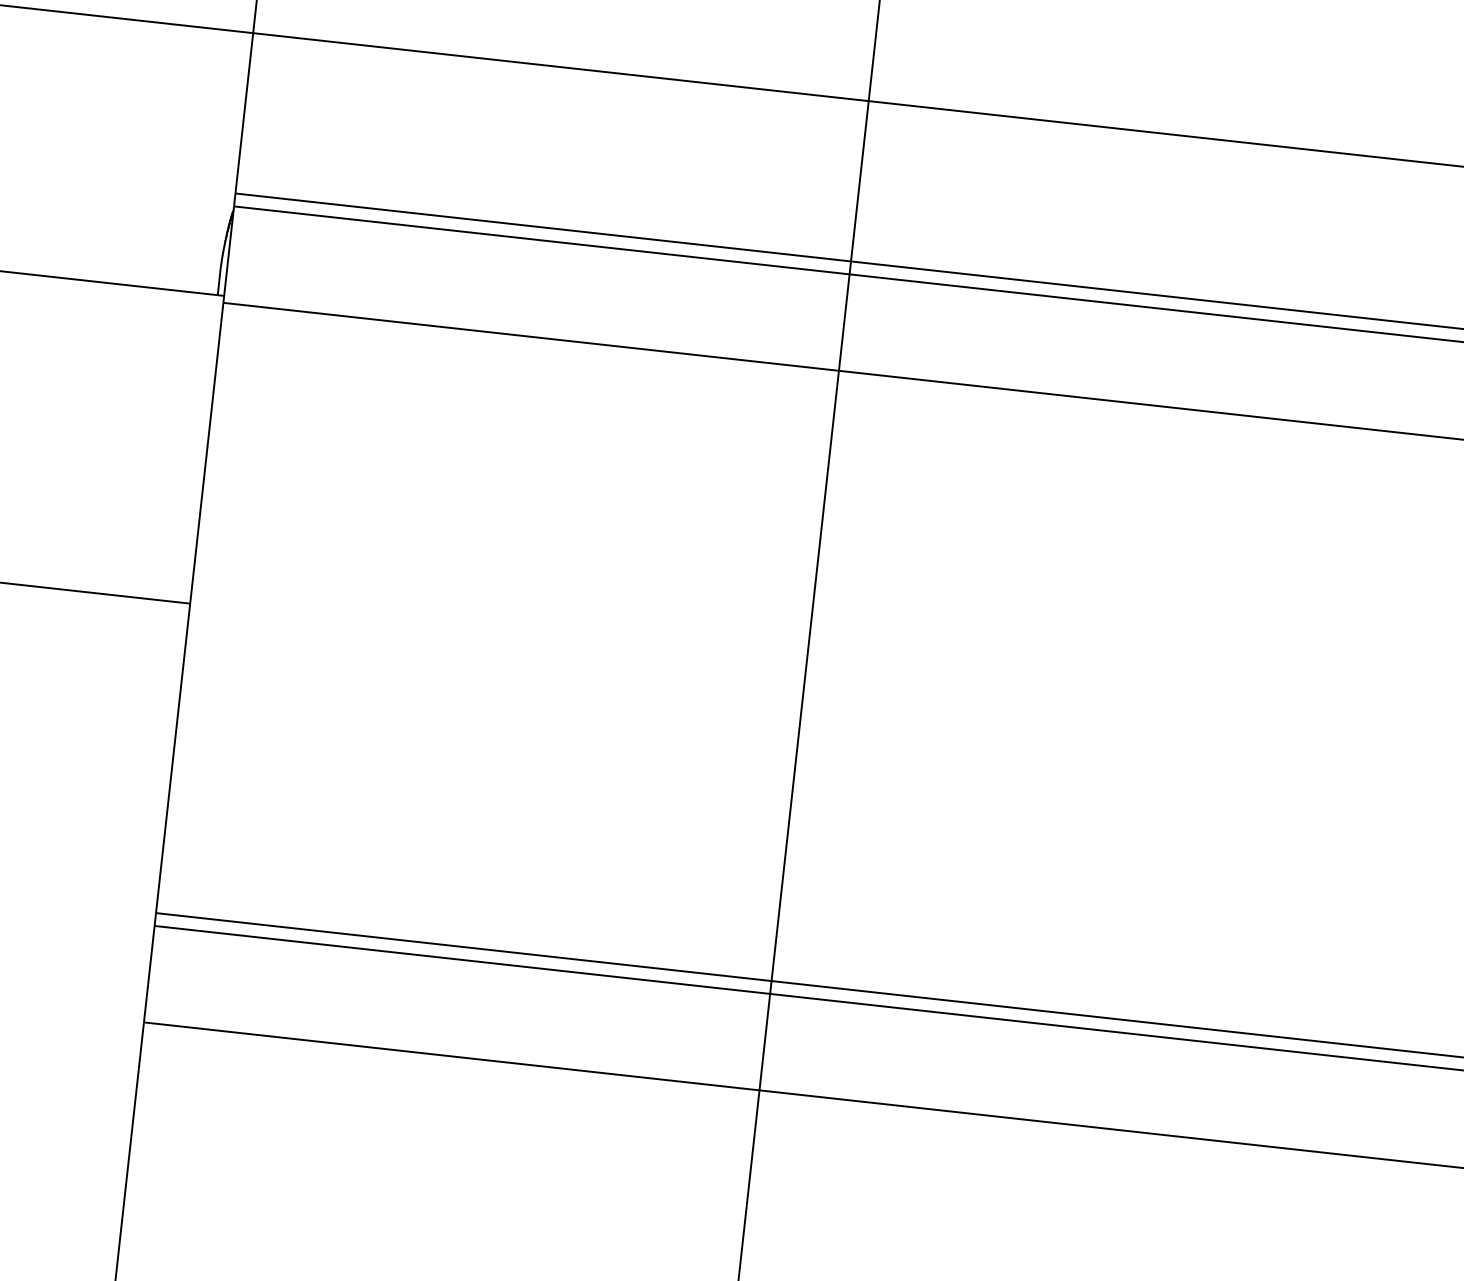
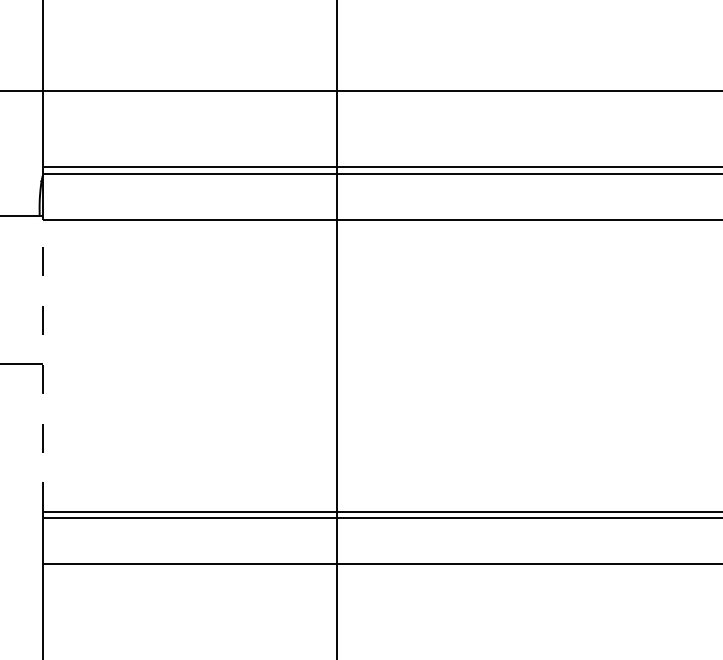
line: (189, 607) -> (42, 365), solid -> dashed

